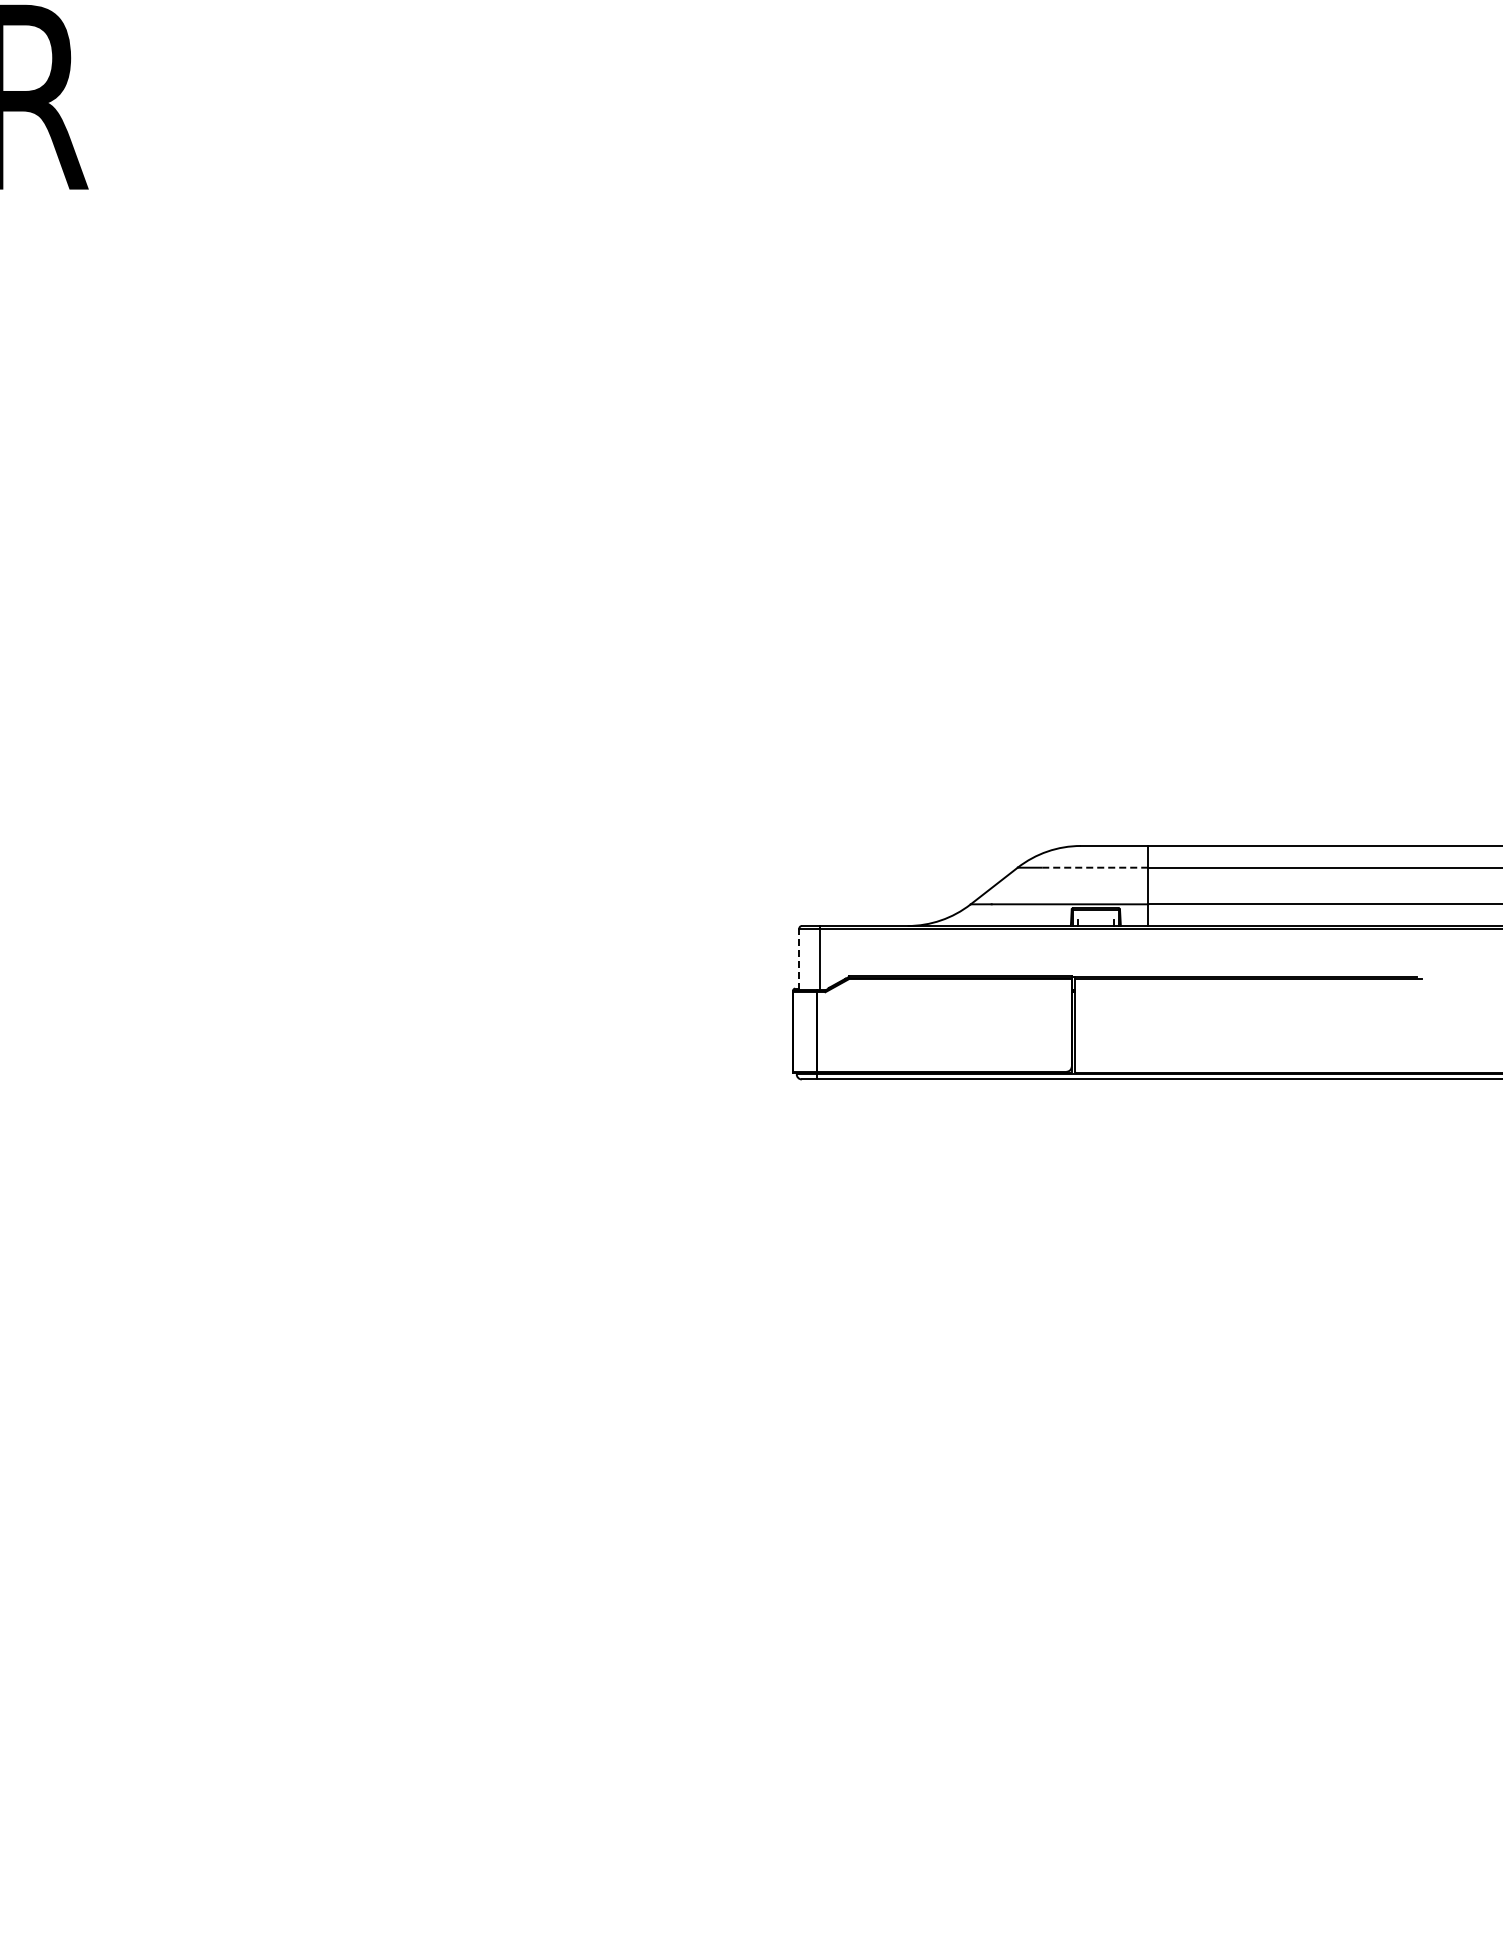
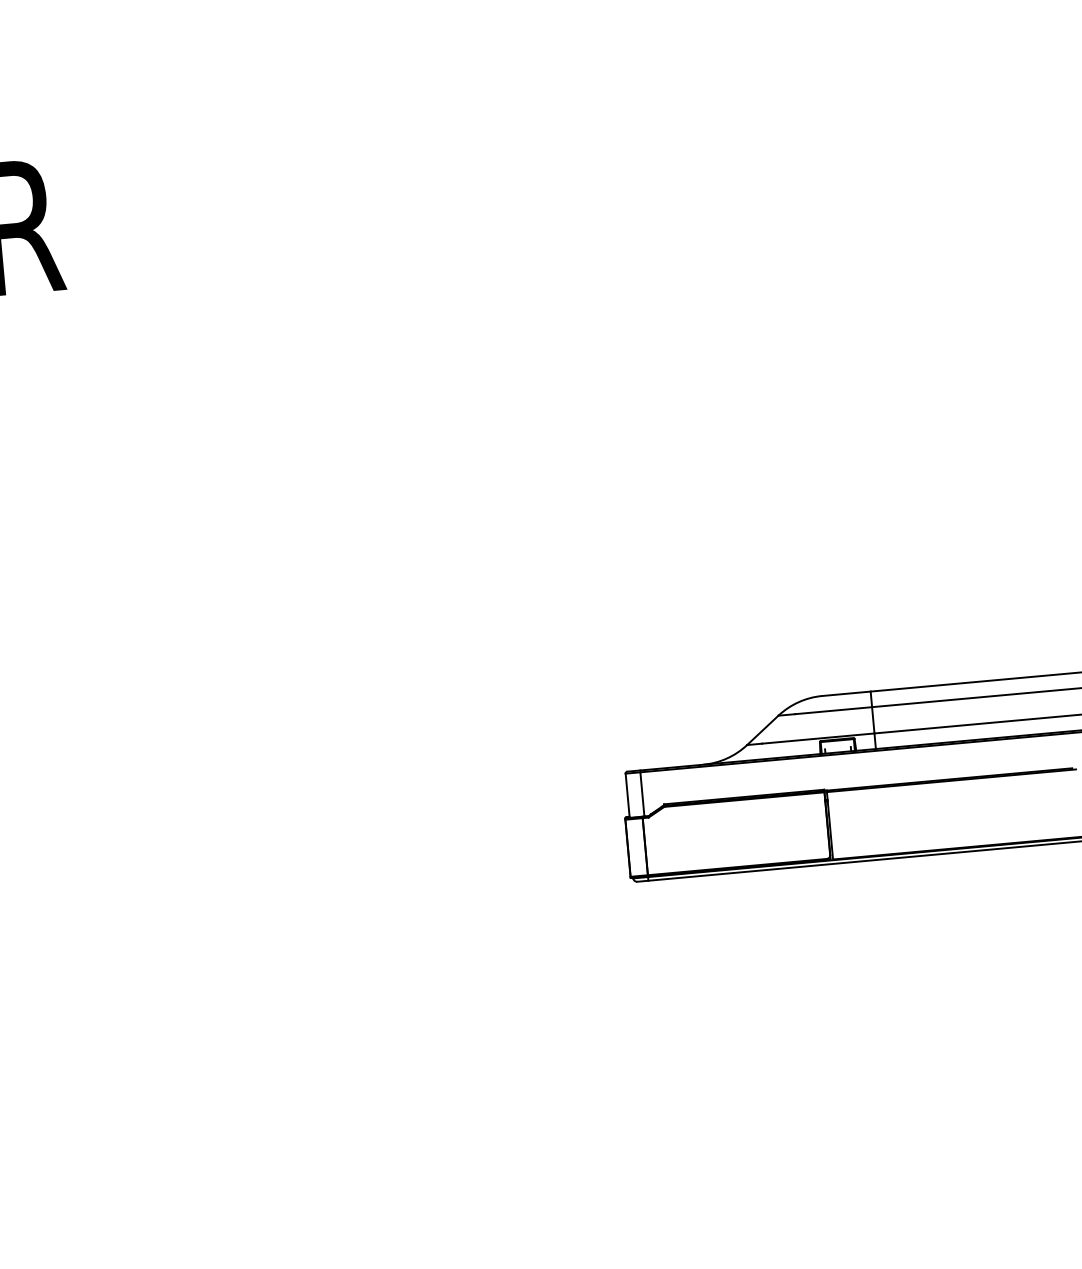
line: (1094, 867) -> (833, 710), dashed -> solid
line: (799, 959) -> (627, 795), dashed -> solid

